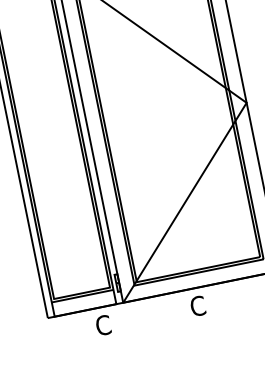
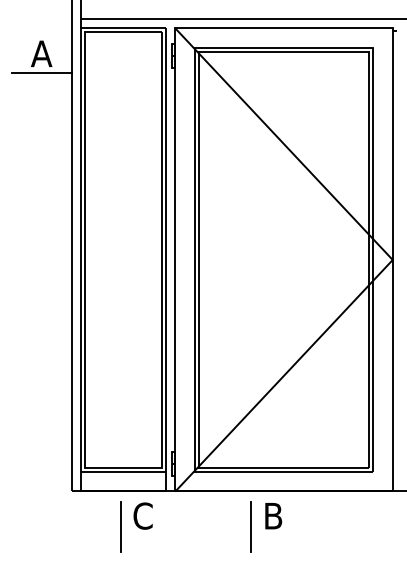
text: (197, 305) -> (273, 515), C -> B
line: (183, 316) -> (251, 526), added
line: (89, 336) -> (121, 526), added

